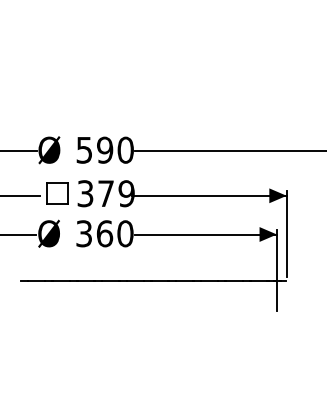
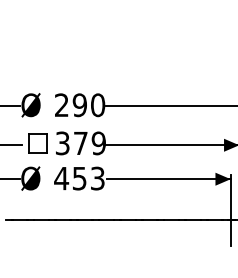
text: (83, 149) -> (60, 104), 590 -> 290
text: (104, 233) -> (79, 178), 360 -> 453

